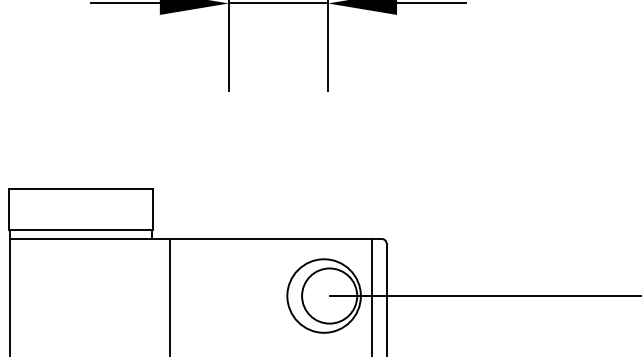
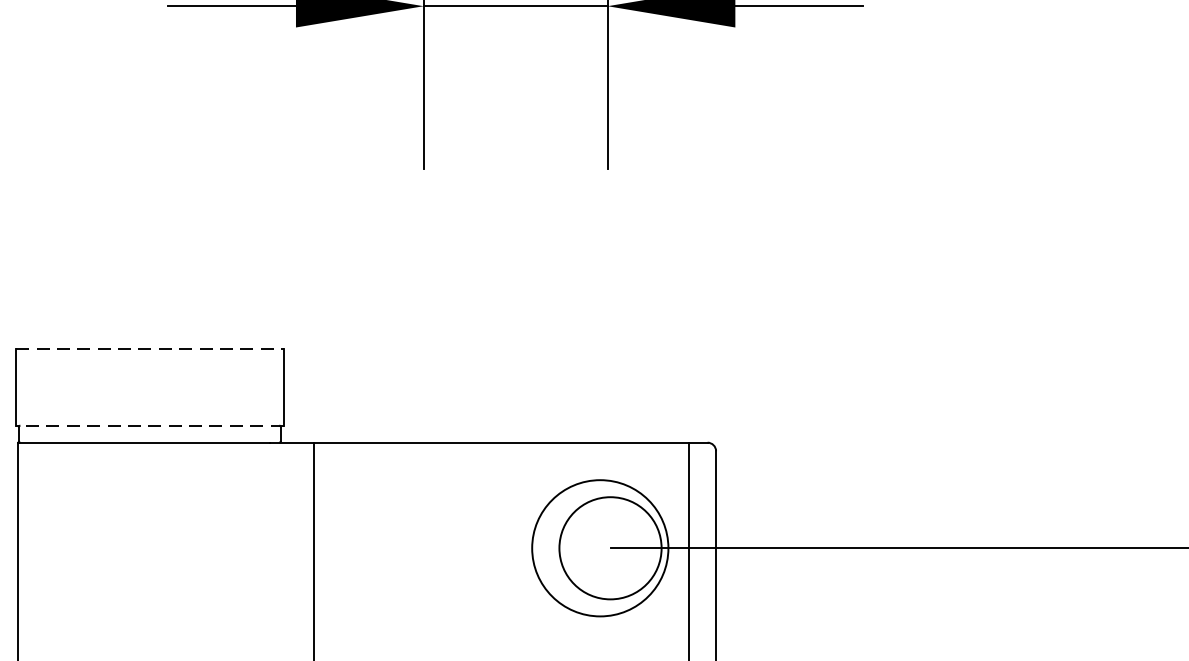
line: (81, 188) -> (150, 349), solid -> dashed
line: (80, 229) -> (148, 424), solid -> dashed

